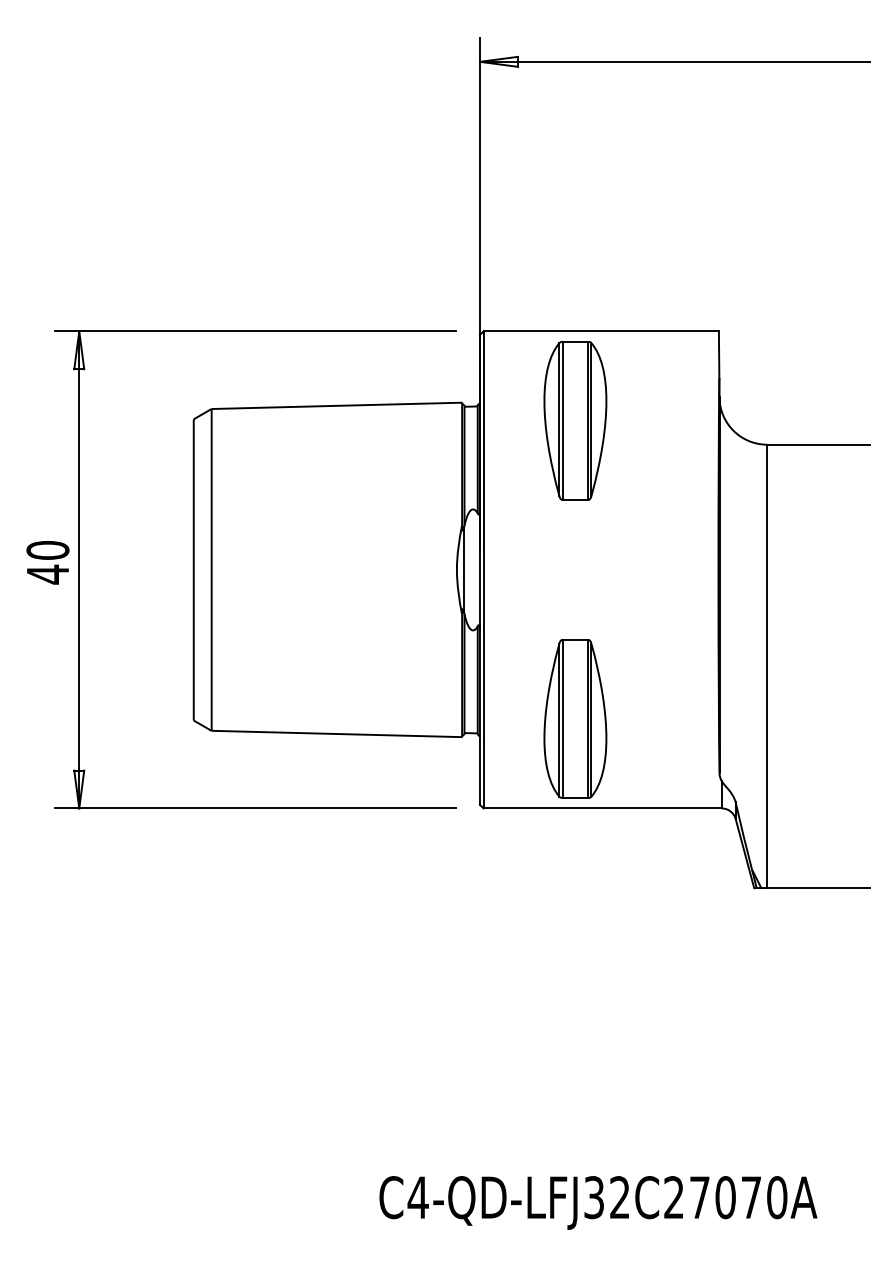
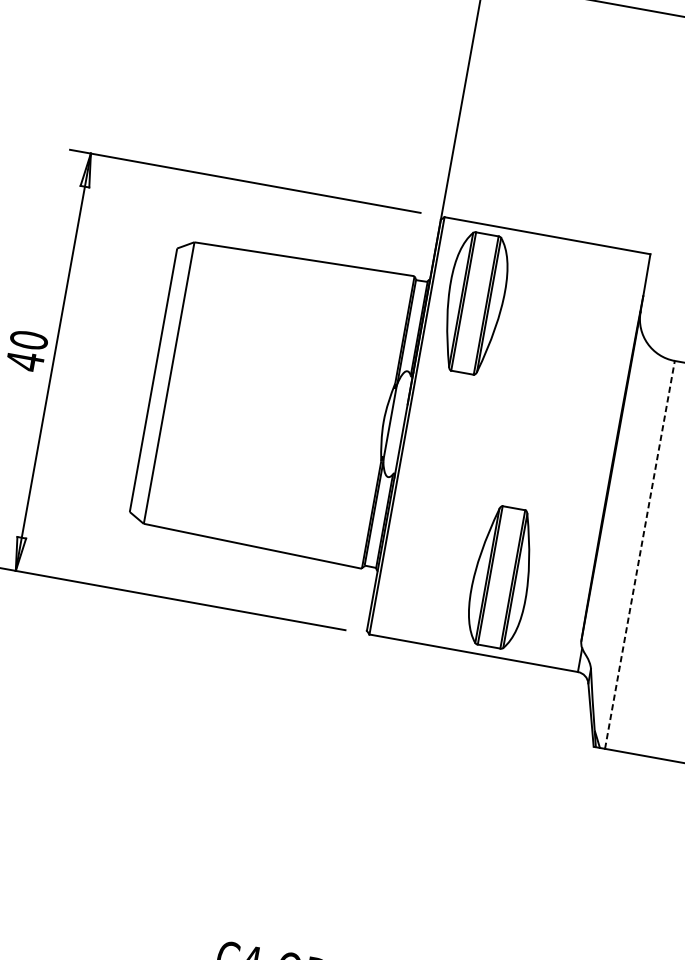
part: (575, 420) -> (475, 303), moved
line: (767, 666) -> (640, 555), solid -> dashed
part: (575, 718) -> (501, 577), moved

